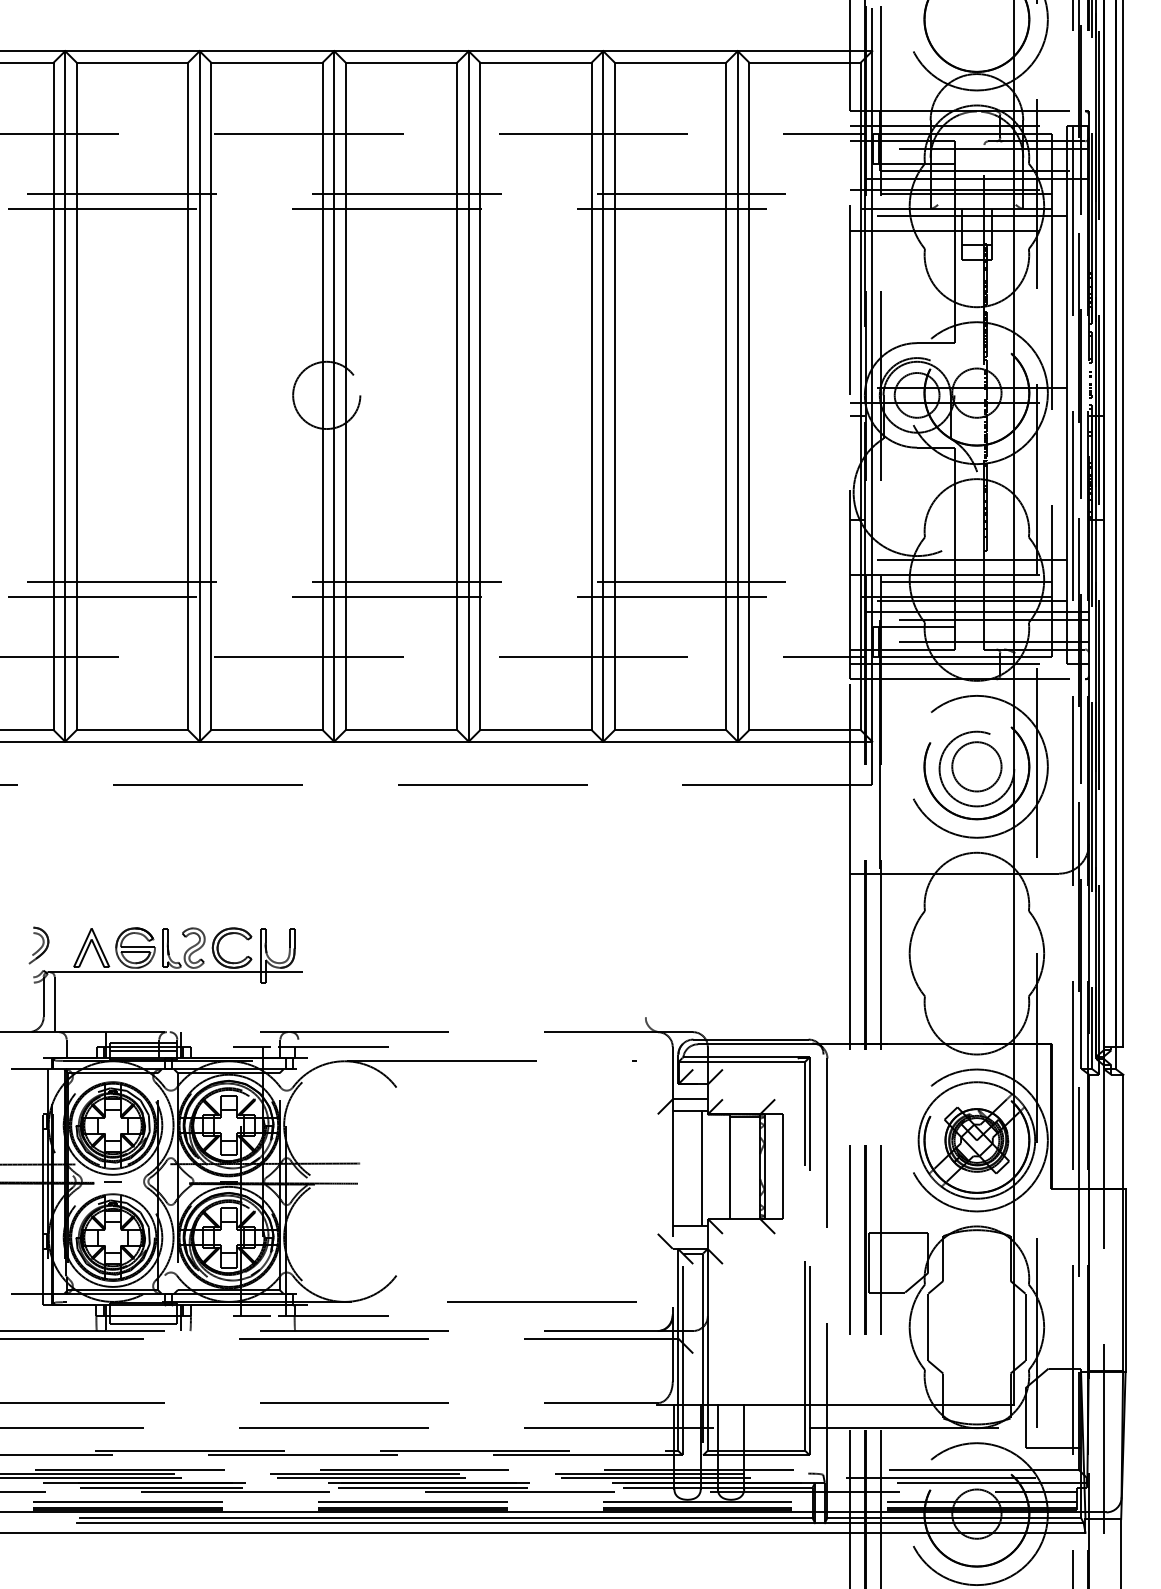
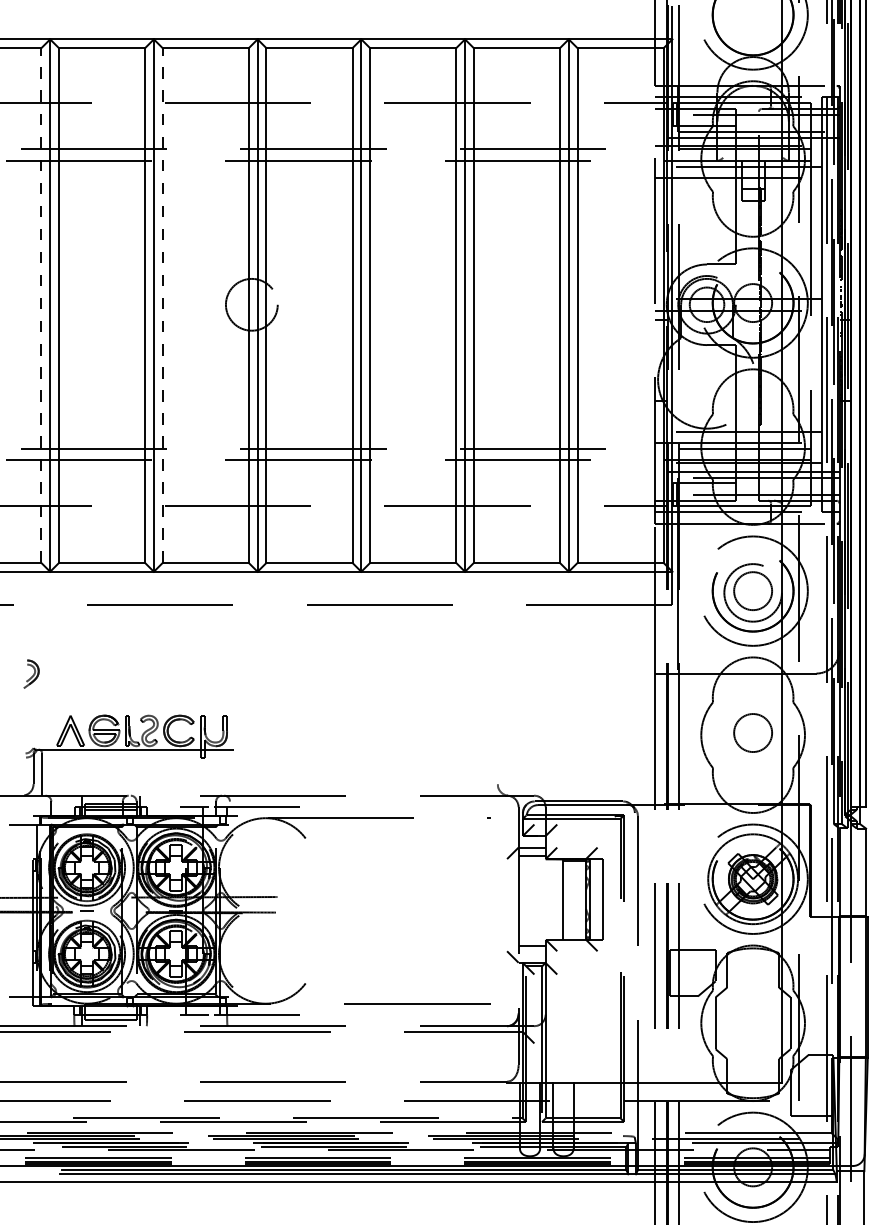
line: (53, 396) -> (41, 305), solid -> dashed
line: (211, 396) -> (163, 305), solid -> dashed
part: (38, 945) -> (31, 674), moved
circle: (976, 950) -> (752, 732), added
line: (701, 1168) -> (540, 900), removed

